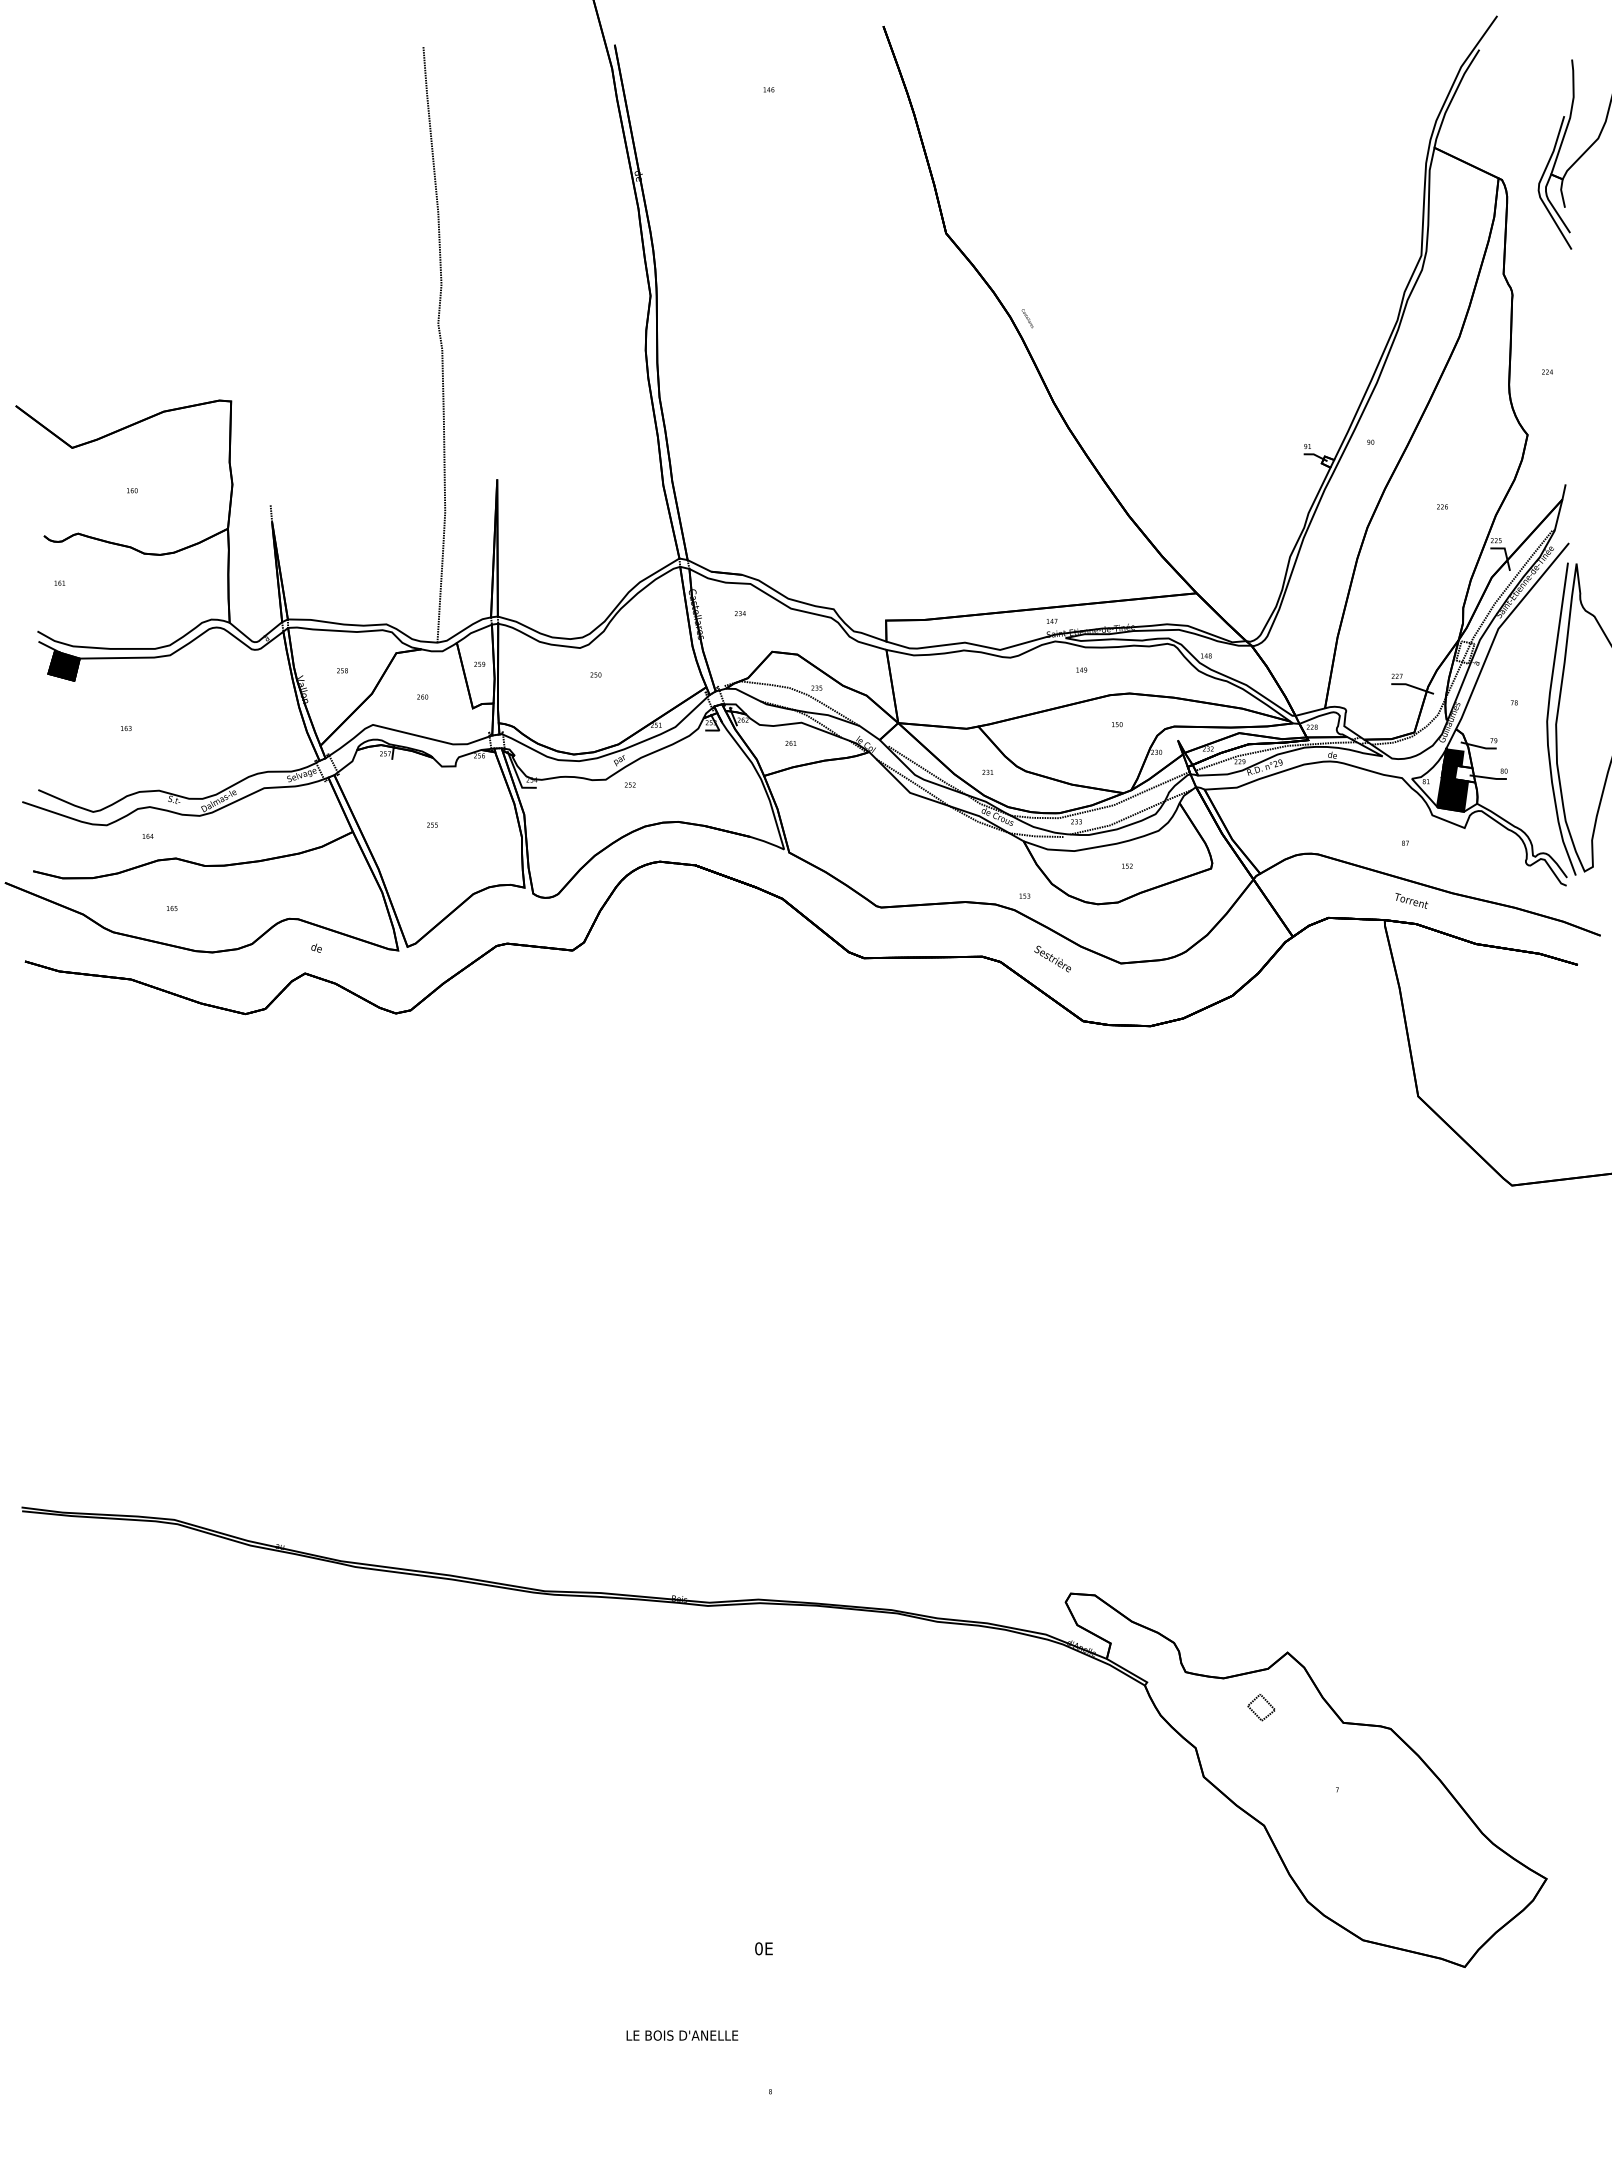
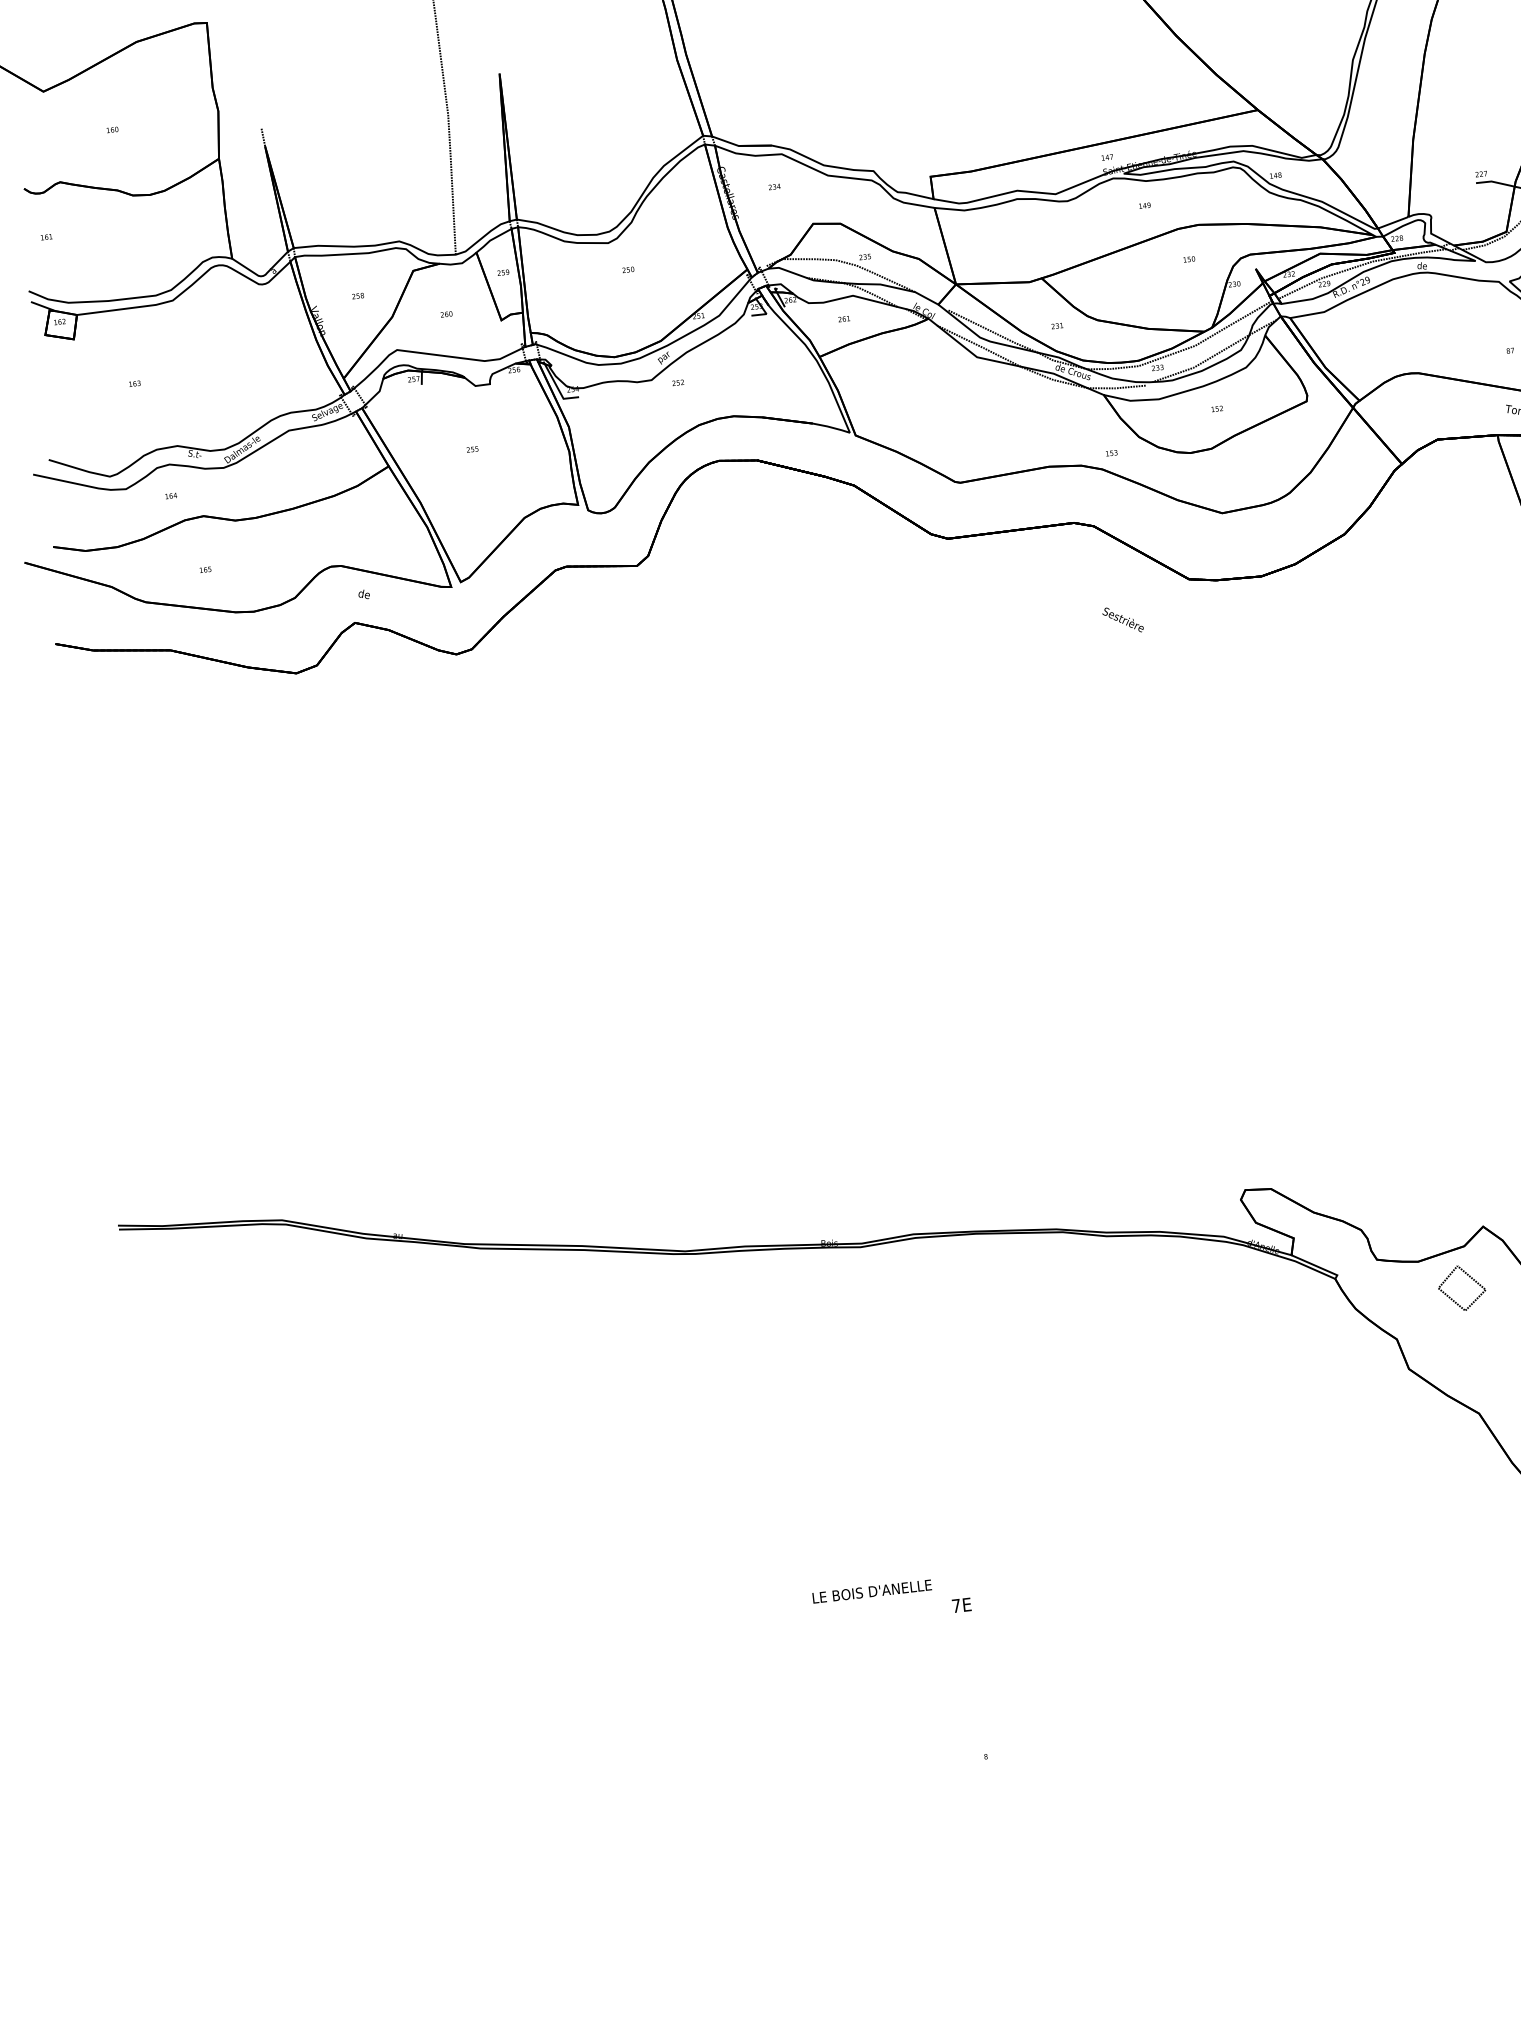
fill: (63, 665) -> (60, 324), removed
text: (1052, 958) -> (1122, 619), moved
part: (1261, 1707) -> (1462, 1288), size x1.6
text: (758, 1948) -> (955, 1605), 0E -> 7E
text: (682, 2035) -> (872, 1591), moved

